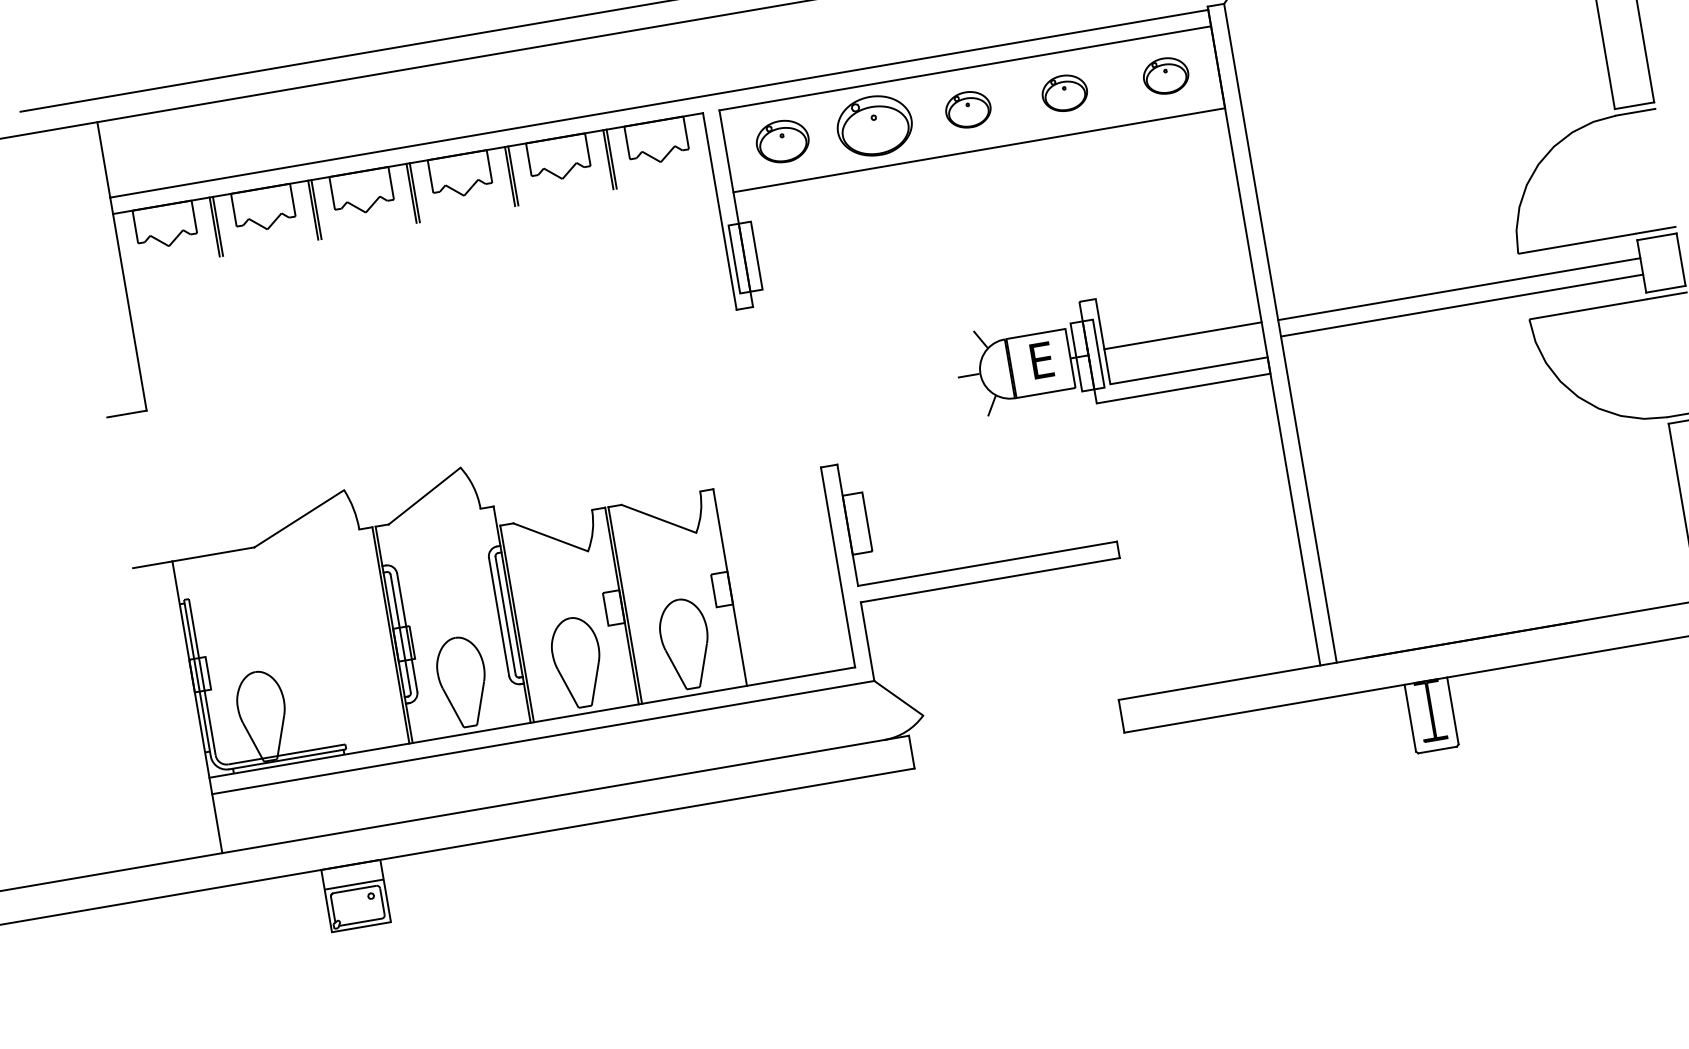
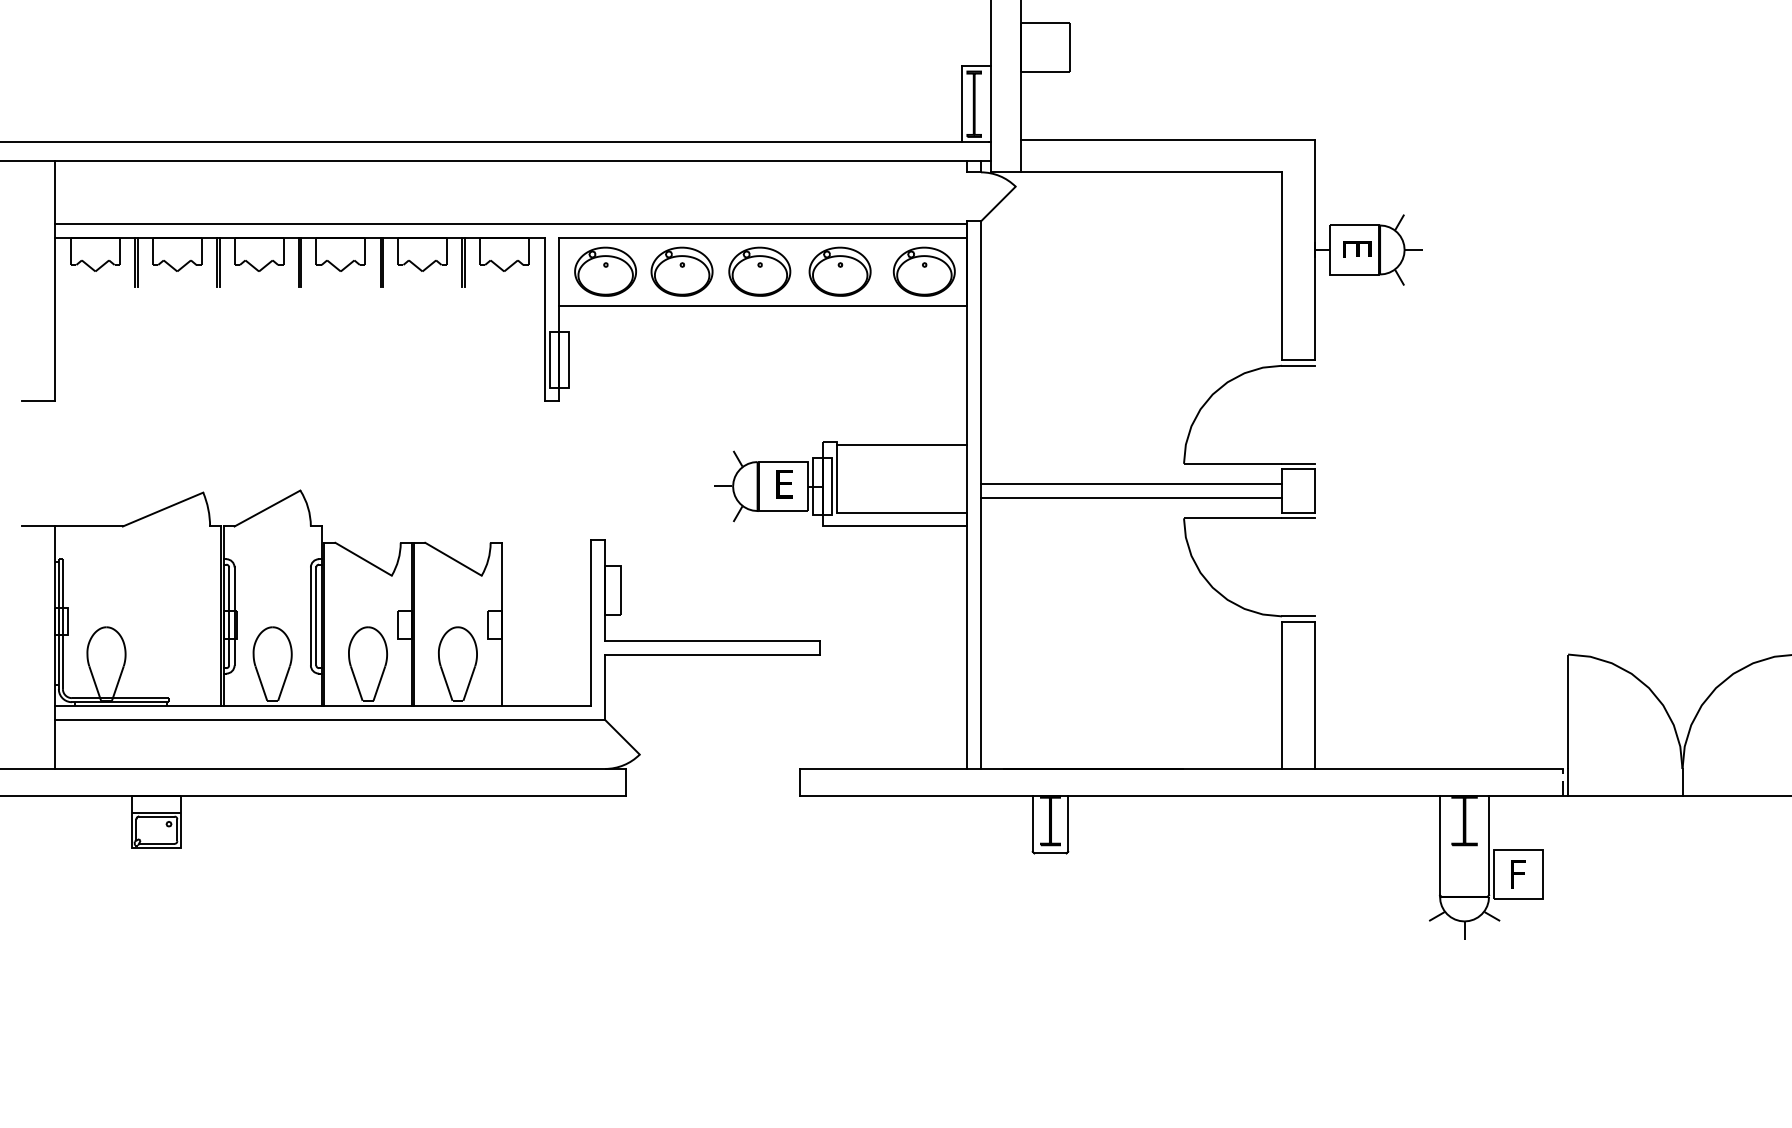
part: (1165, 75) -> (923, 271), size x1.67
part: (1064, 93) -> (839, 271), size x1.67
part: (967, 109) -> (759, 271), size x1.67
part: (782, 141) -> (605, 271), size x1.43
line: (1182, 335) -> (901, 444), moved

